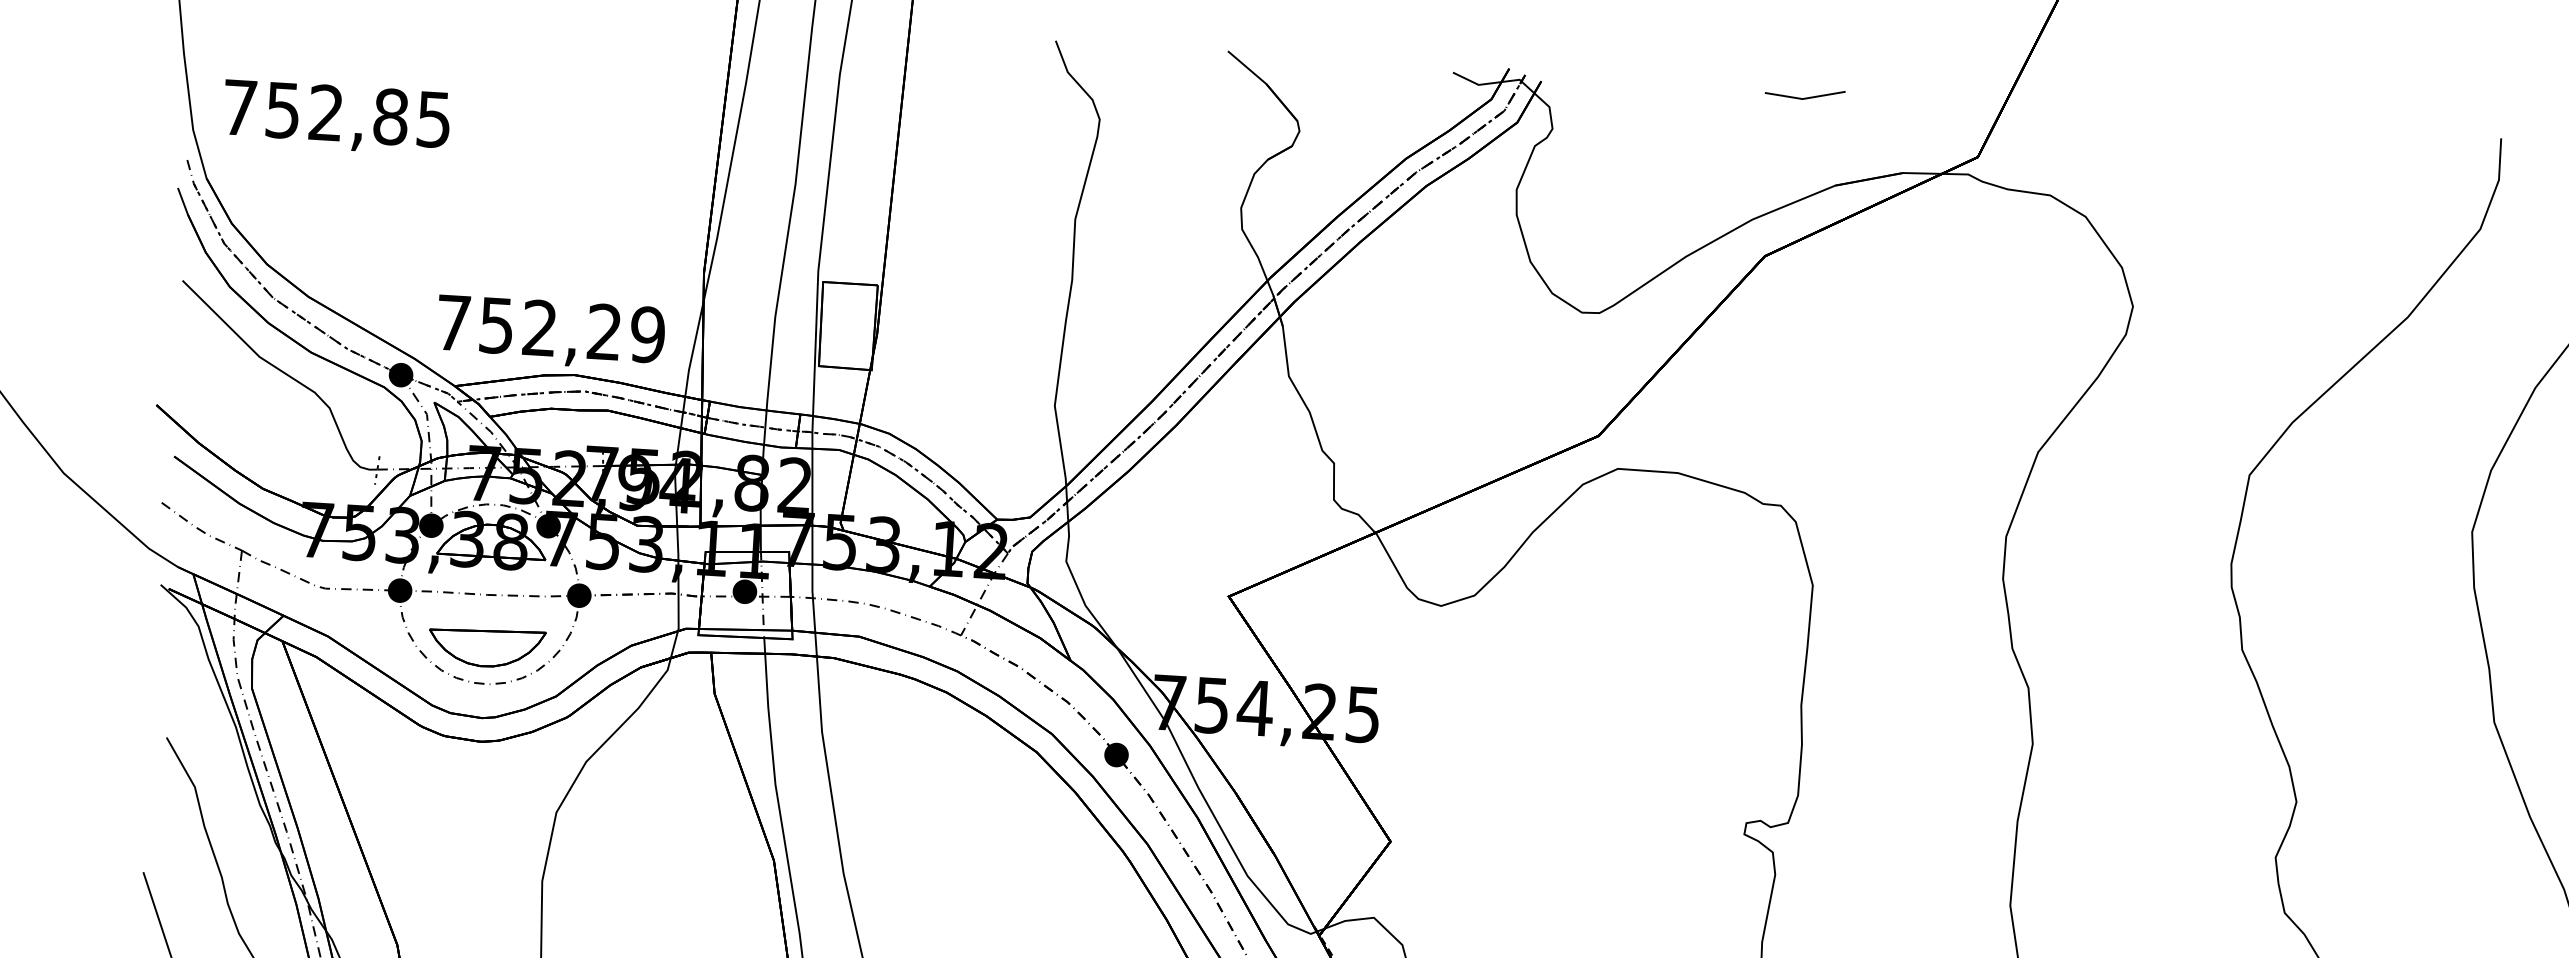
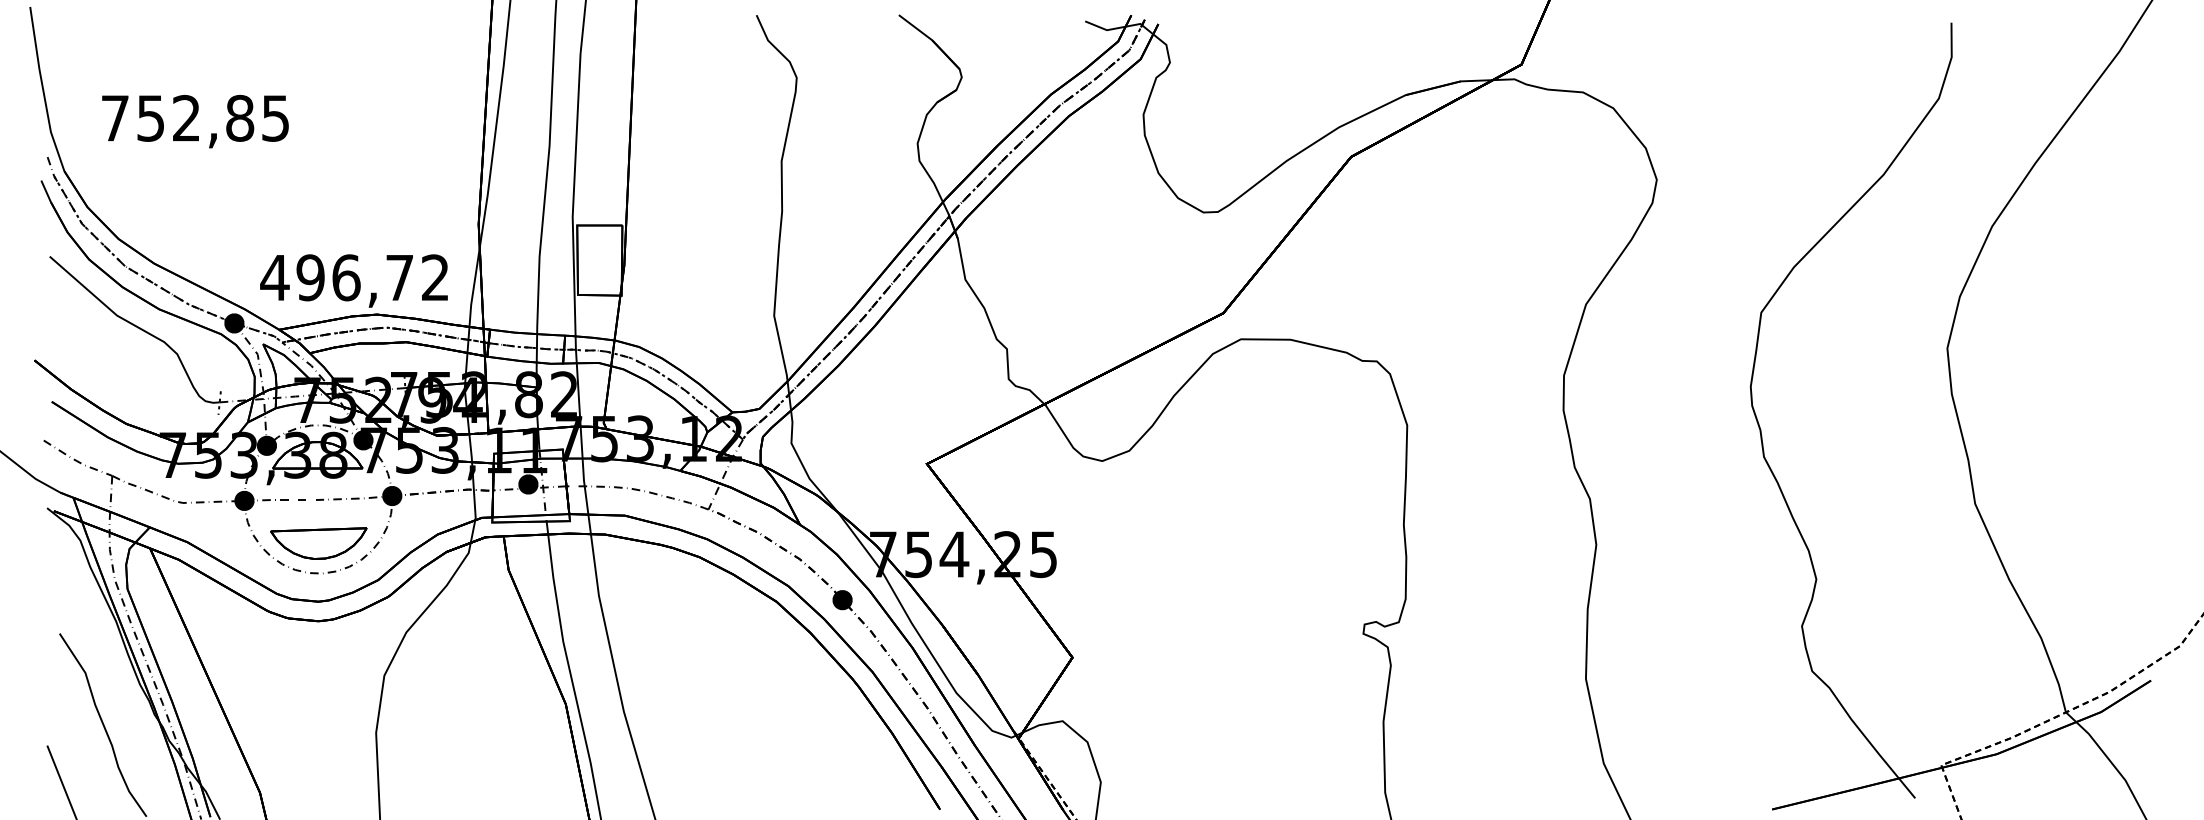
line: (1806, 96) -> (1377, 23), removed
text: (336, 117) -> (195, 121), moved
text: (549, 328) -> (354, 277), 752,29 -> 496,72

